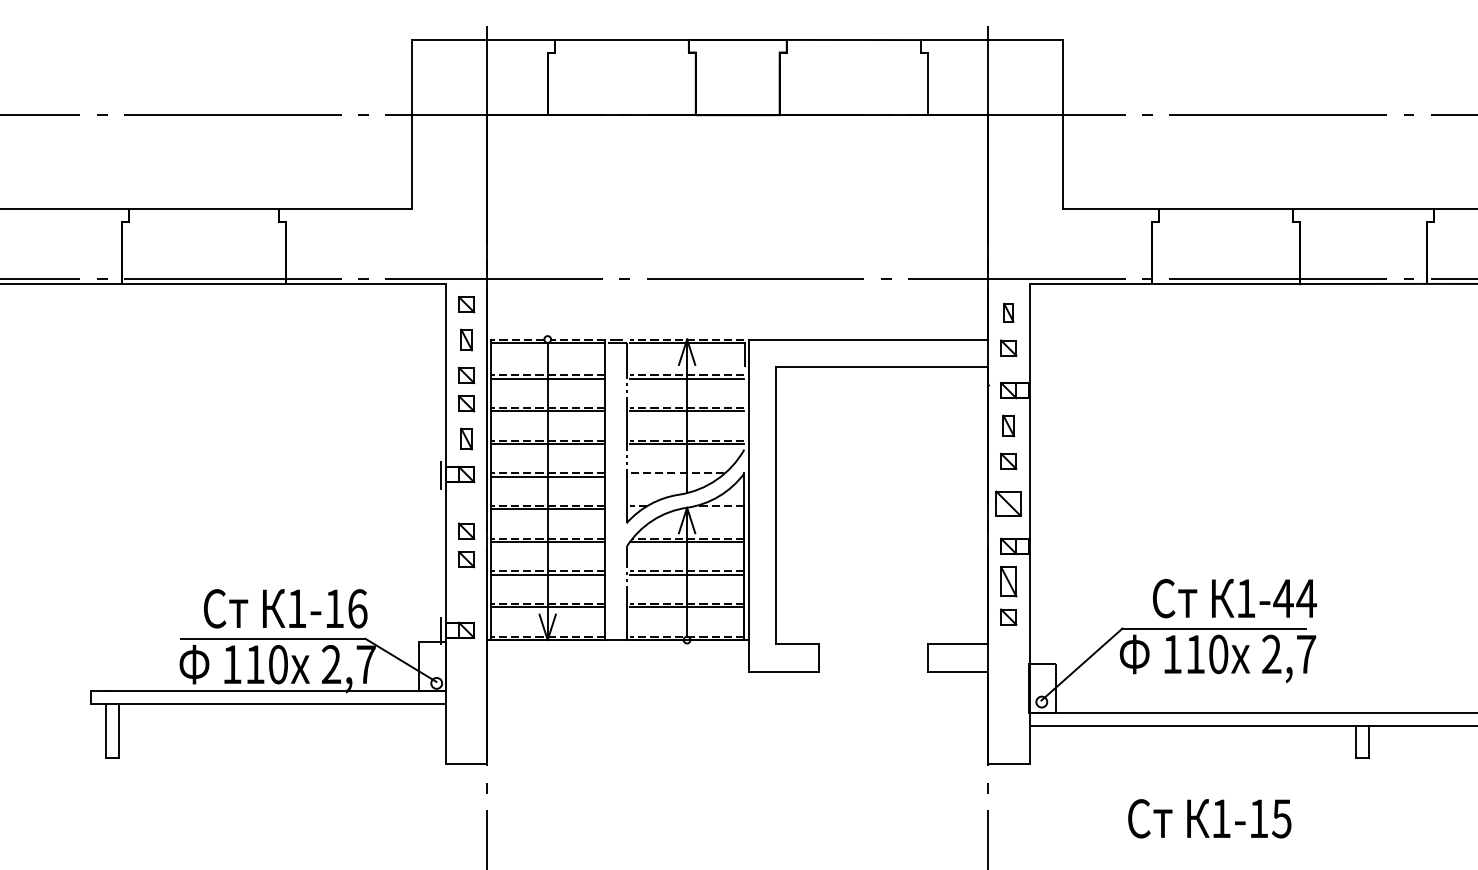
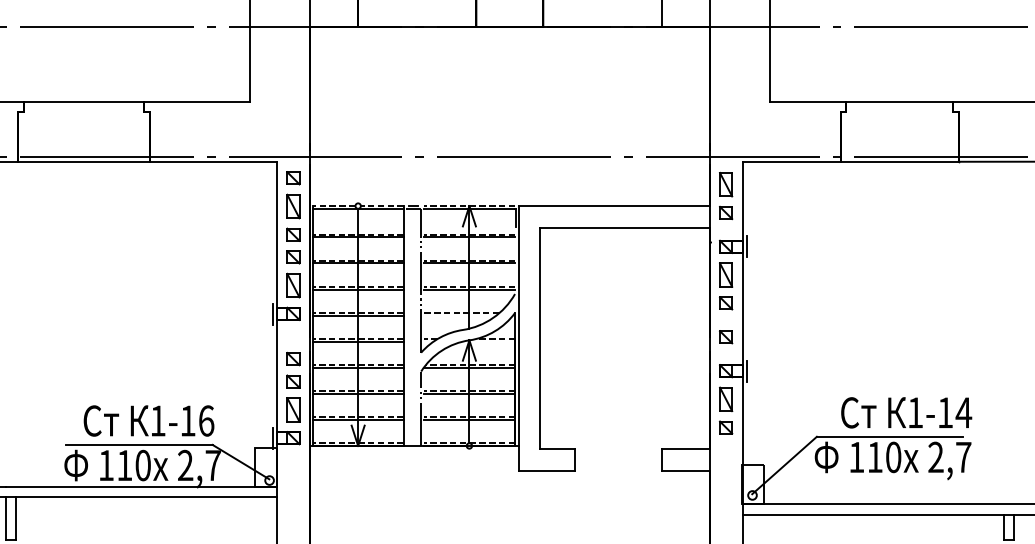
part: (1008, 312) -> (725, 184), size x1.67
part: (466, 339) -> (293, 206), size x1.43
line: (1034, 390) -> (746, 246), added
part: (1008, 425) -> (725, 274), size x1.43
part: (466, 438) -> (293, 285), size x1.43
part: (1008, 503) -> (725, 336), size x0.62
line: (1034, 546) -> (746, 371), added
part: (466, 594) -> (293, 409), added
text: (1283, 598) -> (945, 412), 1-44 -> 1-14

